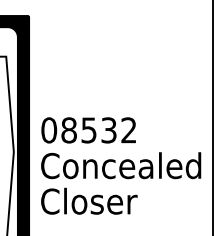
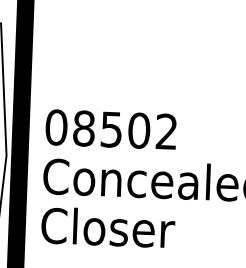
text: (108, 130) -> (138, 130), 08532 -> 08502

